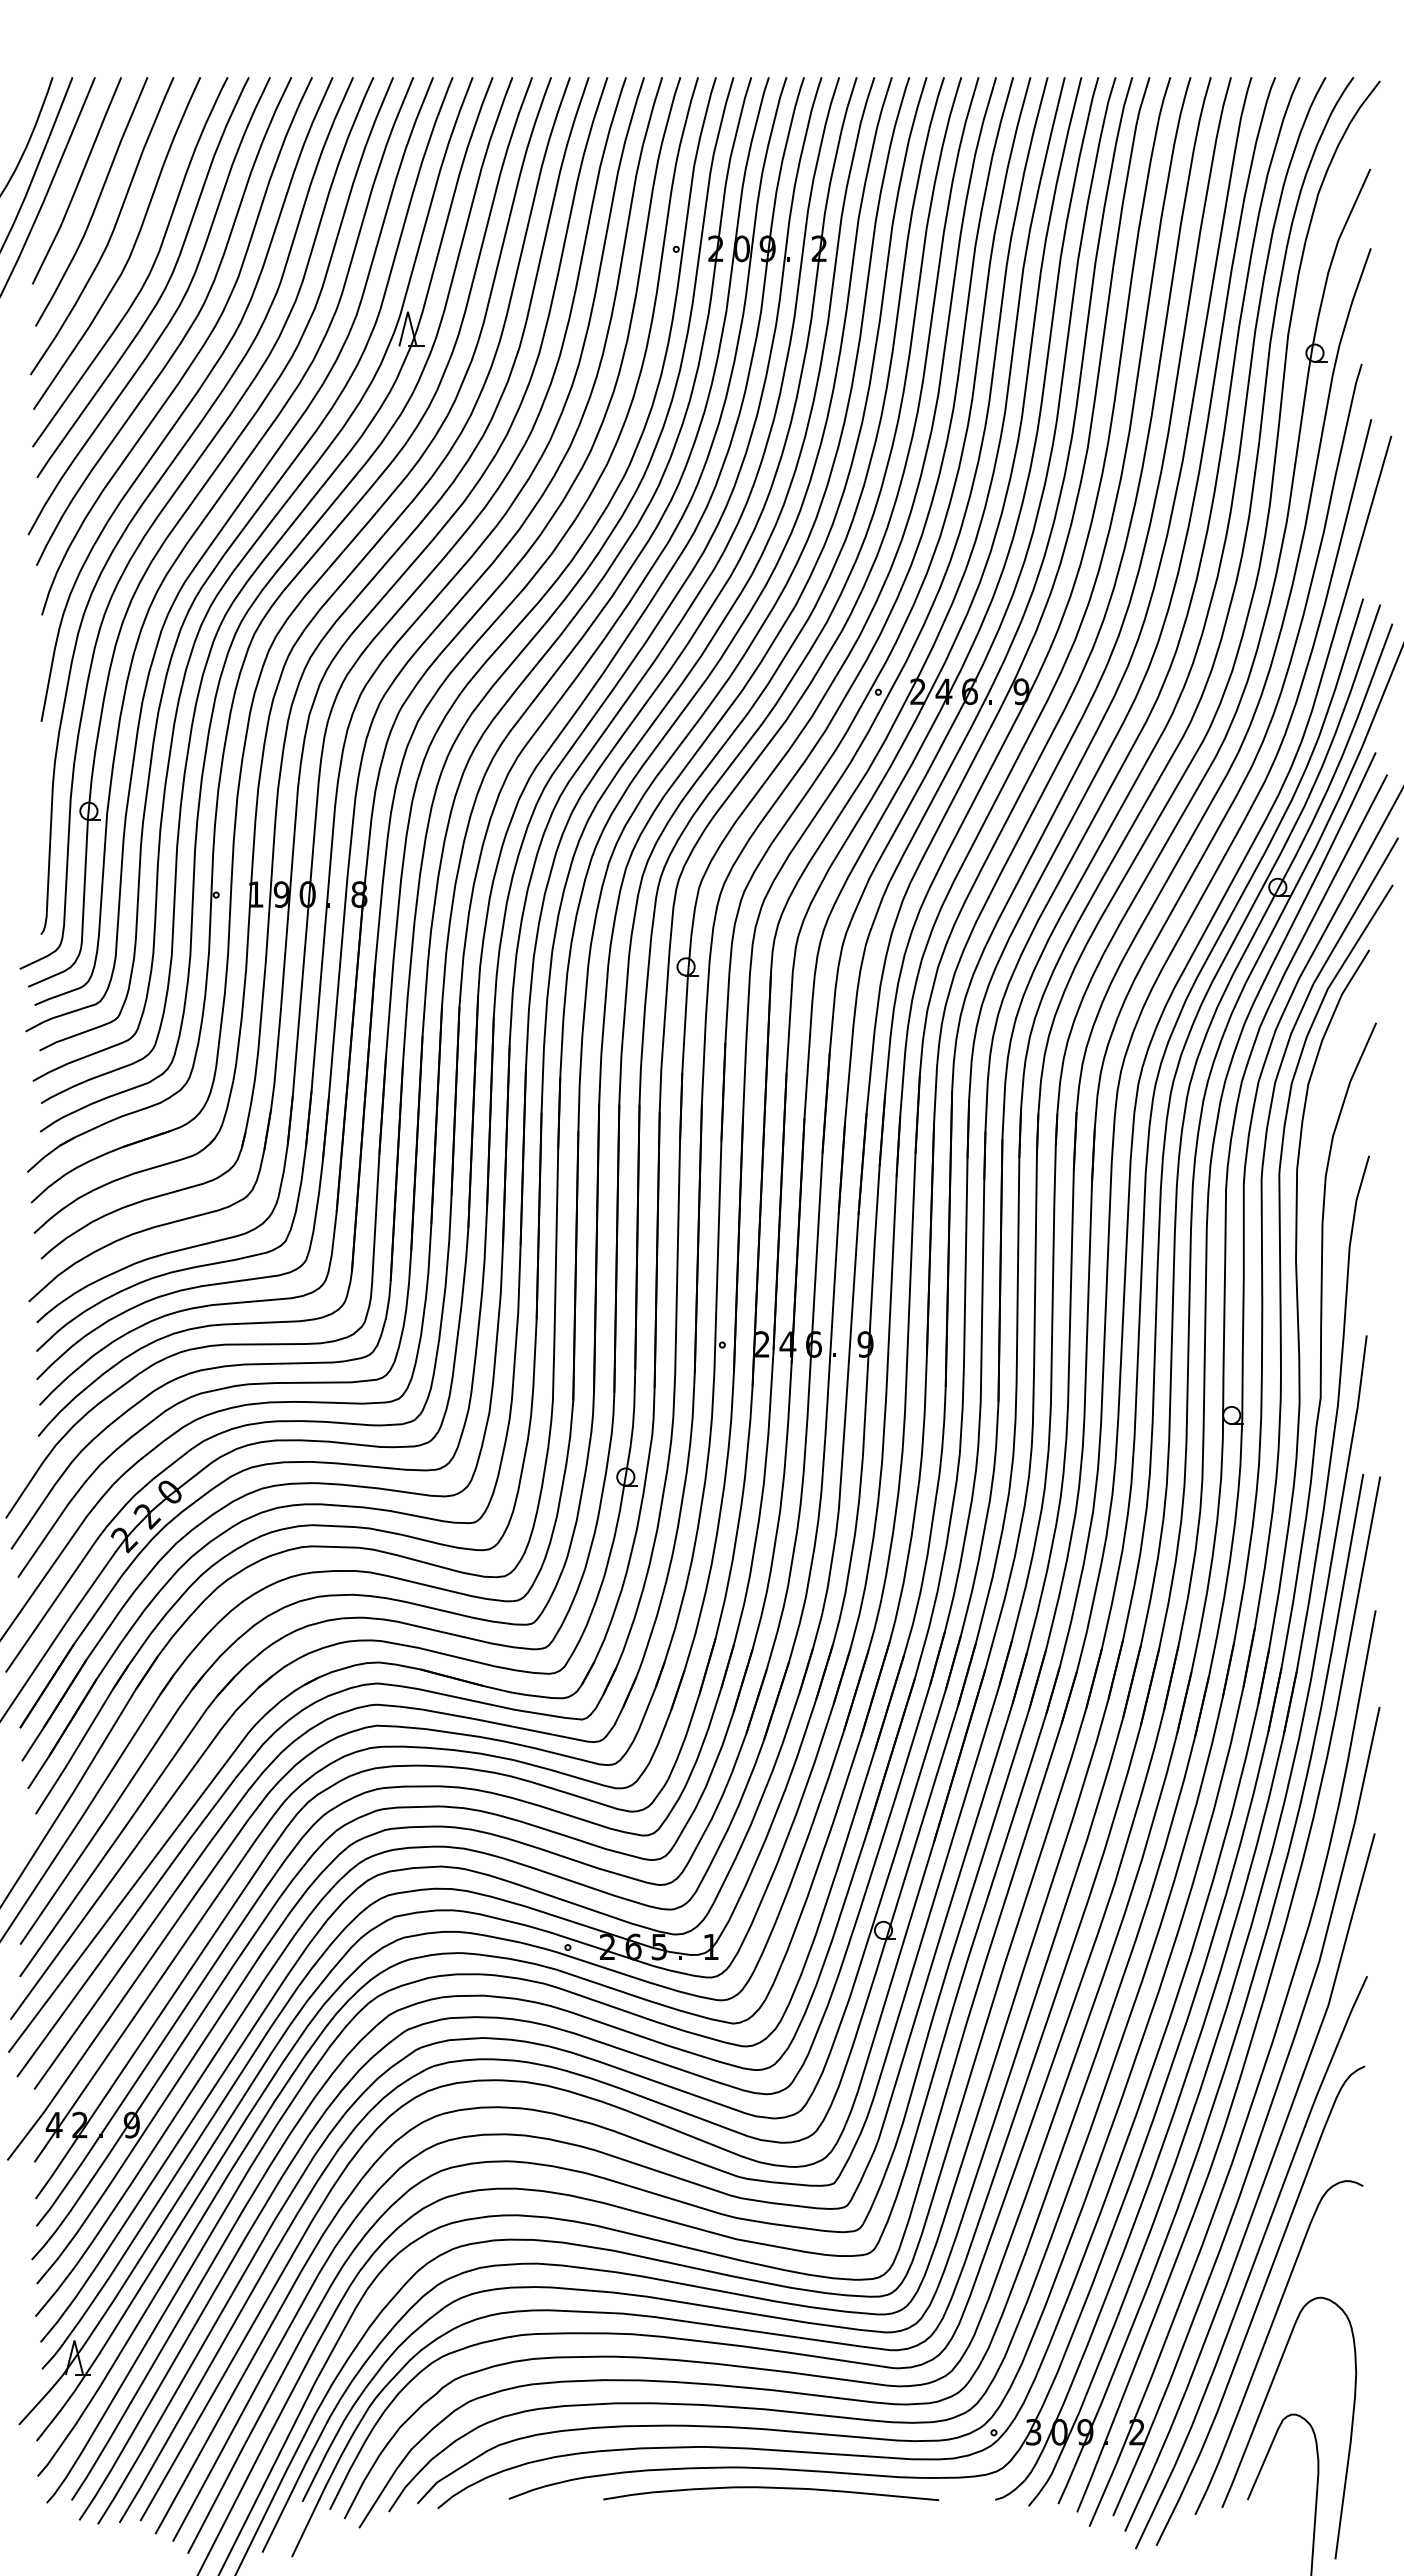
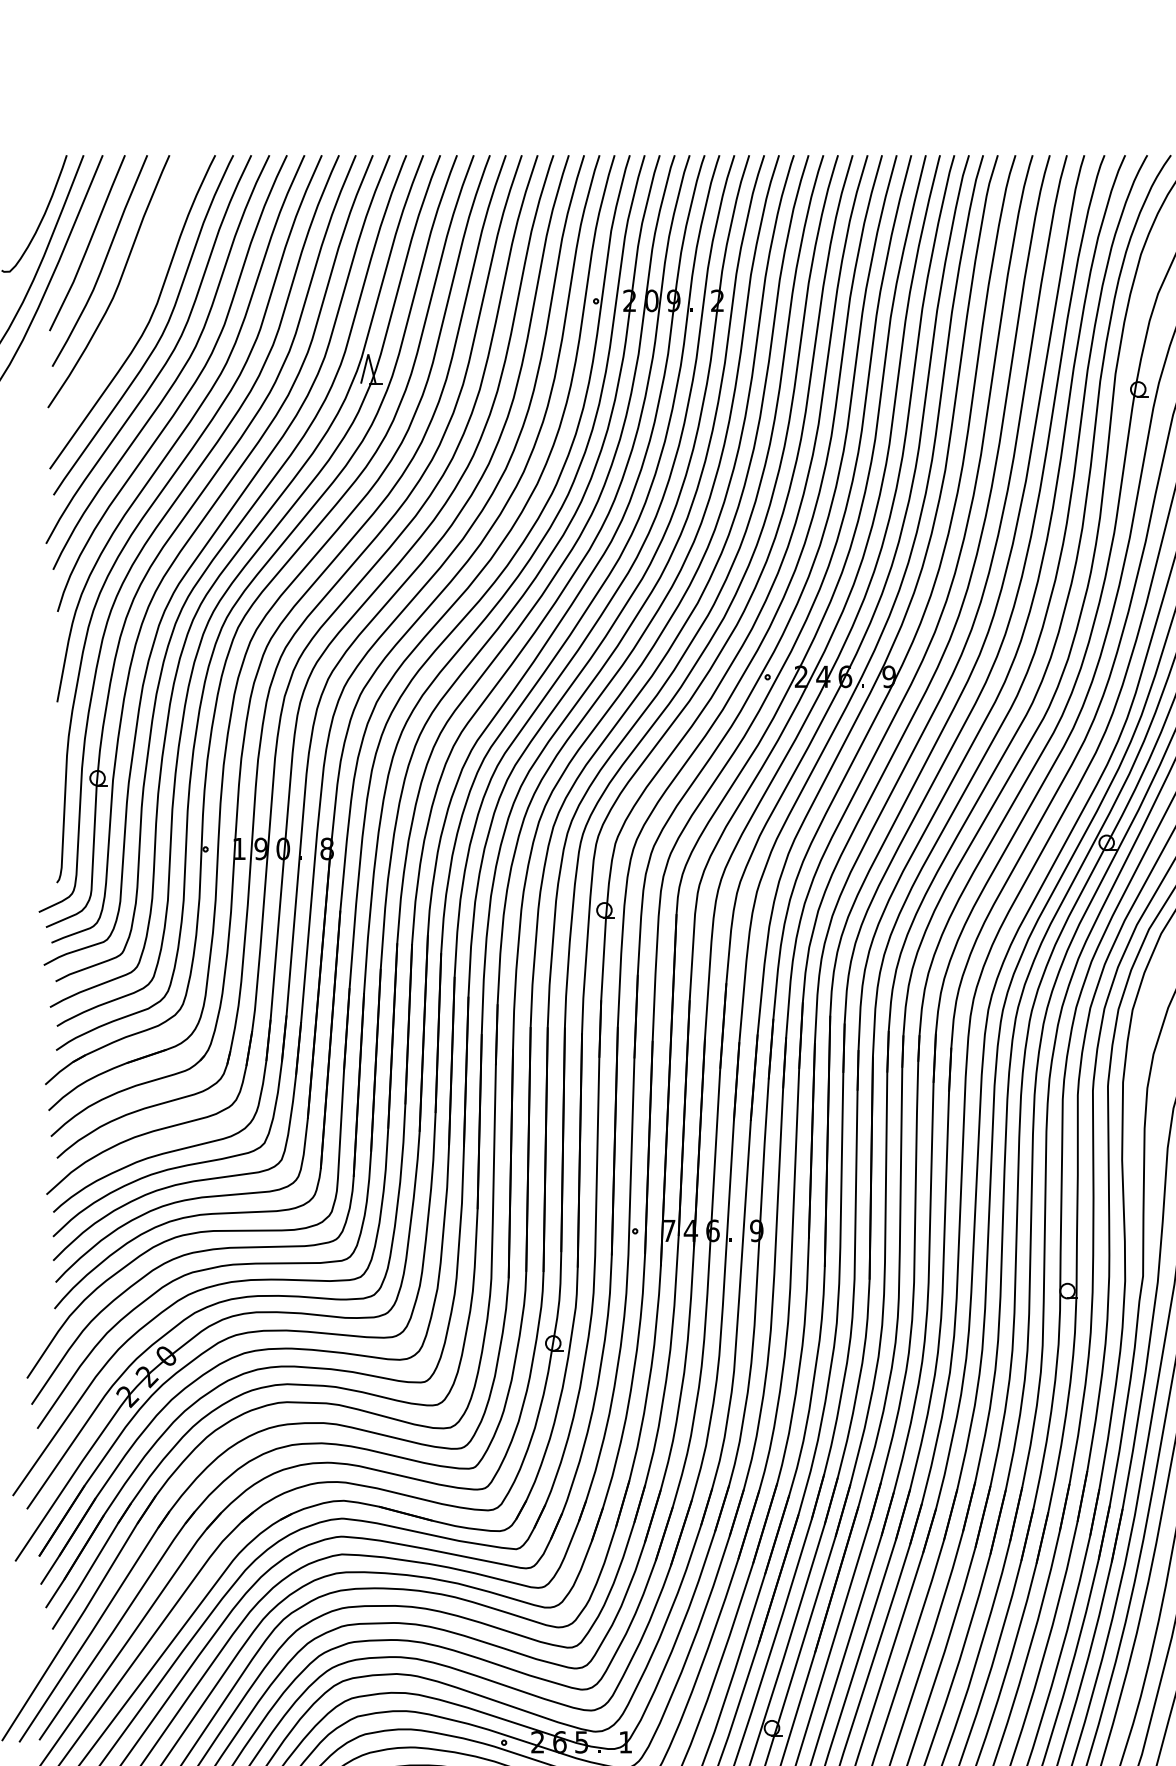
curve: (131, 249) -> (133, 301), removed
text: (762, 1344) -> (669, 1230), 2 -> 7

